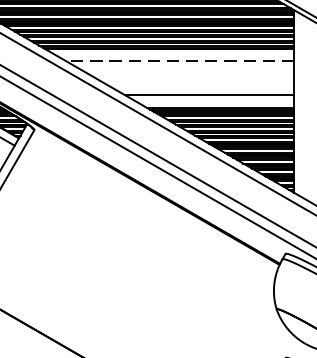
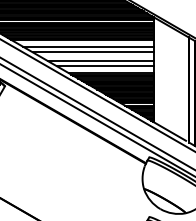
line: (179, 60) -> (88, 46), dashed -> solid
line: (188, 71) -> (93, 52), added
line: (200, 86) -> (100, 61), added

